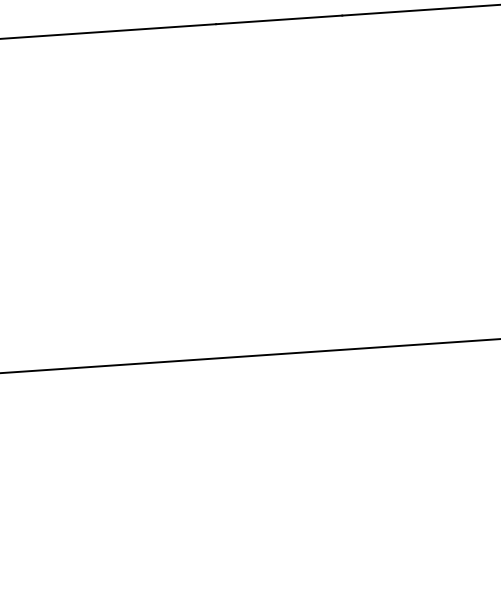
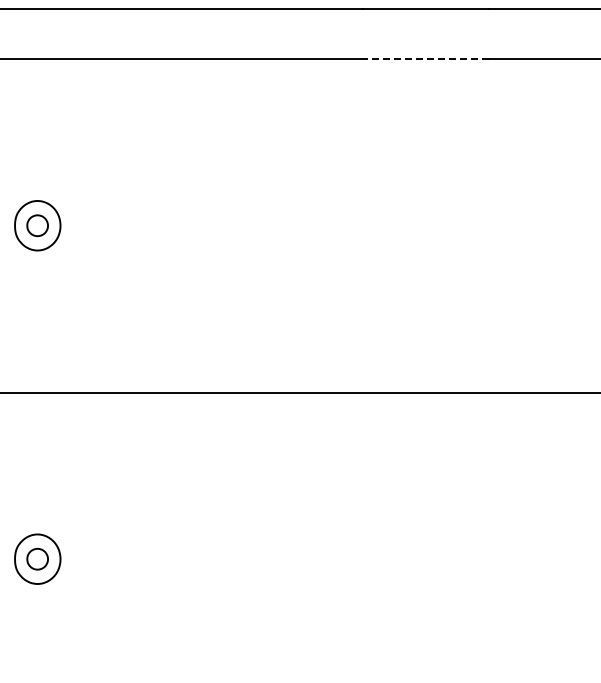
line: (278, 20) -> (425, 59), solid -> dashed

